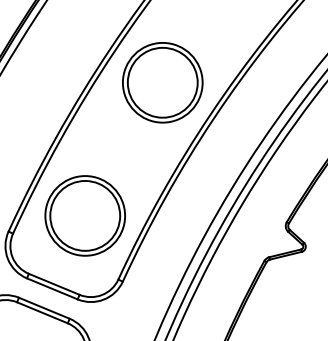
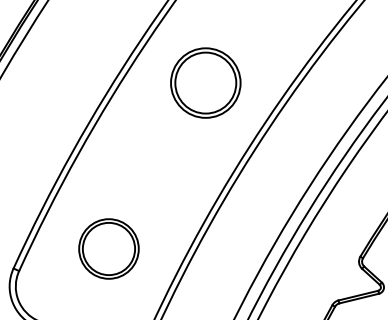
part: (162, 82) -> (205, 82), size x0.7
part: (84, 215) -> (108, 248), size x0.6

